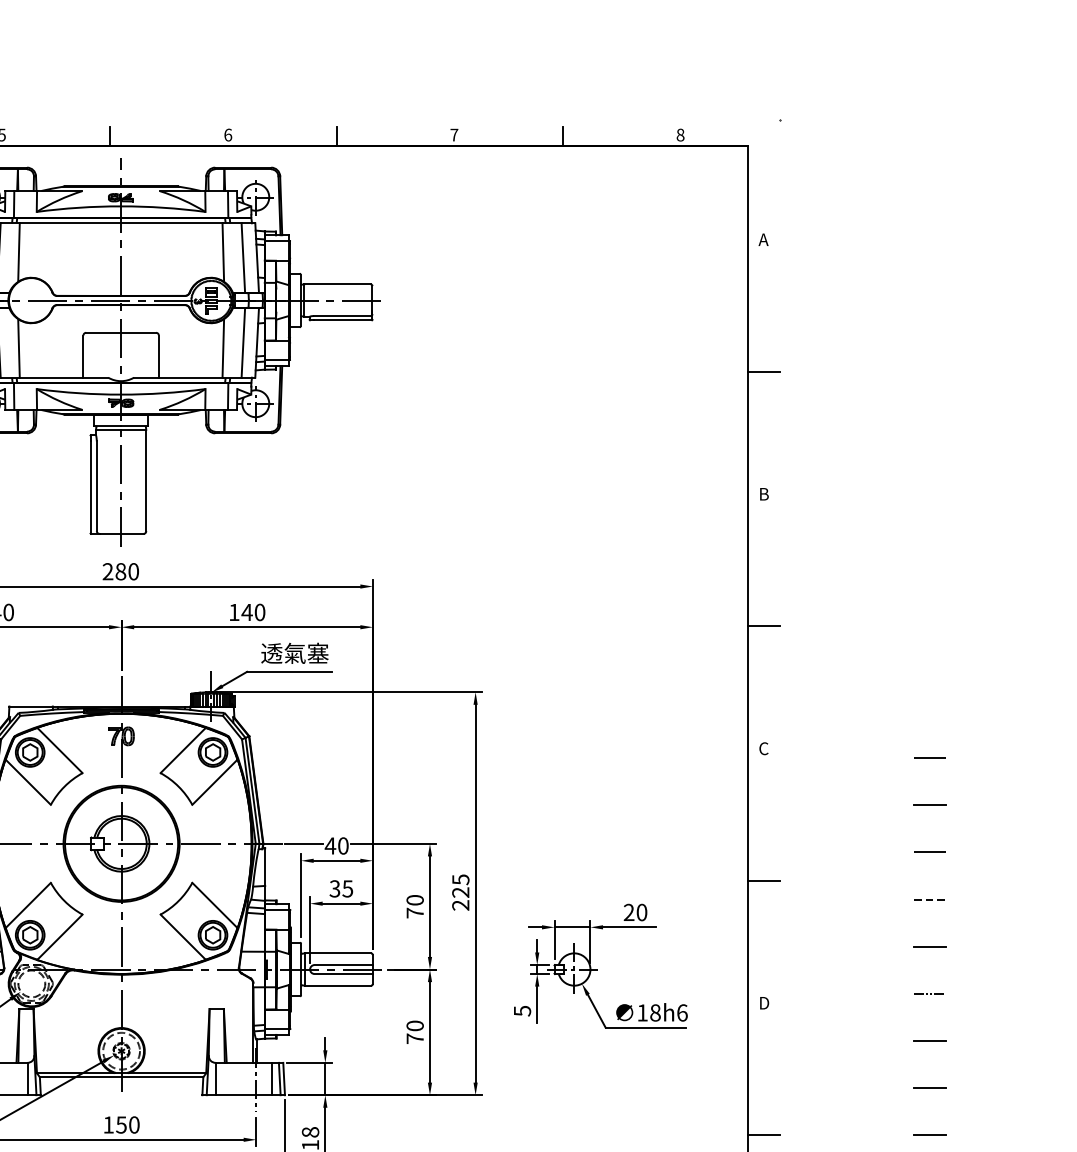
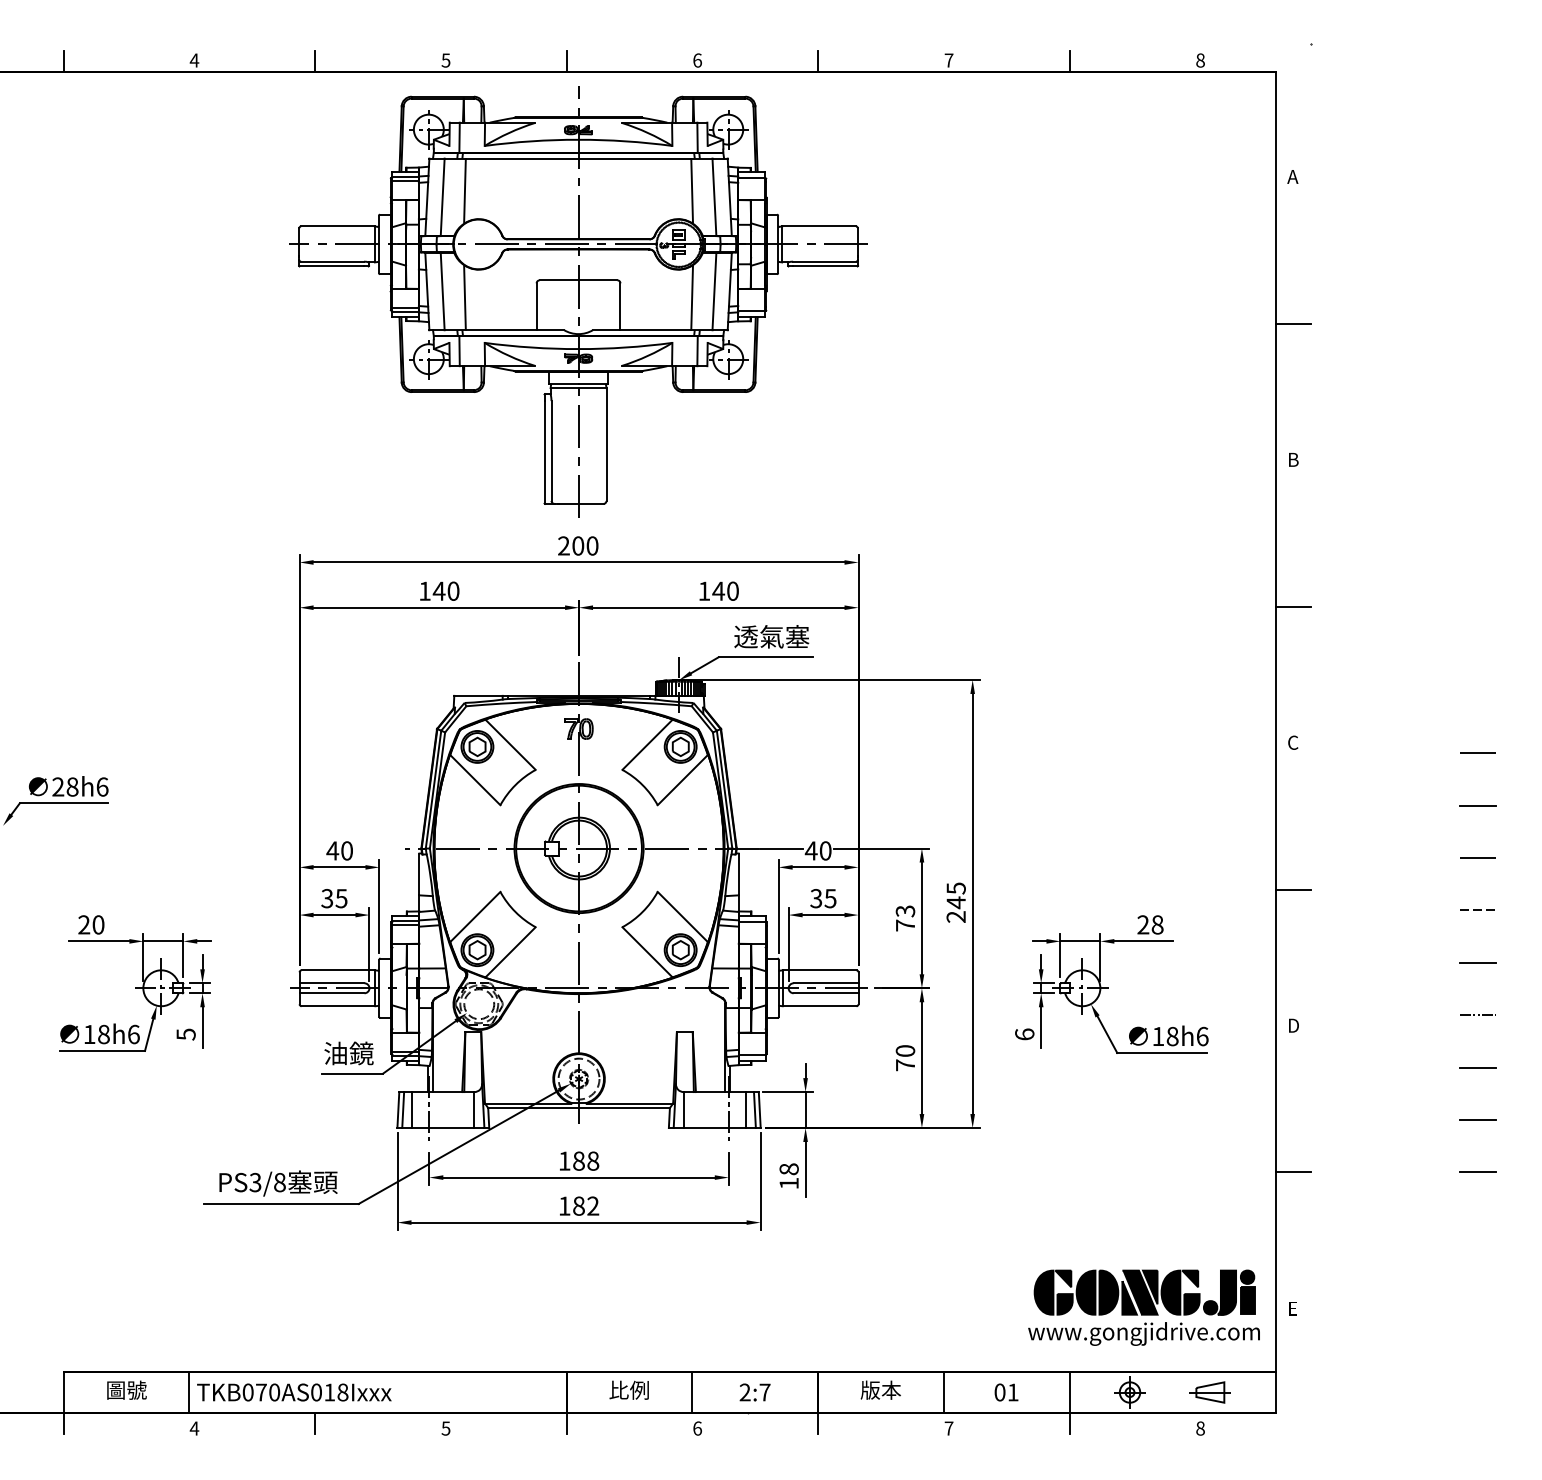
text: (121, 571) -> (578, 545), 280 -> 200
text: (460, 892) -> (955, 902), 225 -> 245
text: (415, 900) -> (905, 911), 70 -> 73
text: (641, 912) -> (1157, 924), 20 -> 28
text: (522, 1011) -> (1024, 1034), 5 -> 6
text: (127, 1124) -> (585, 1160), 150 -> 188

